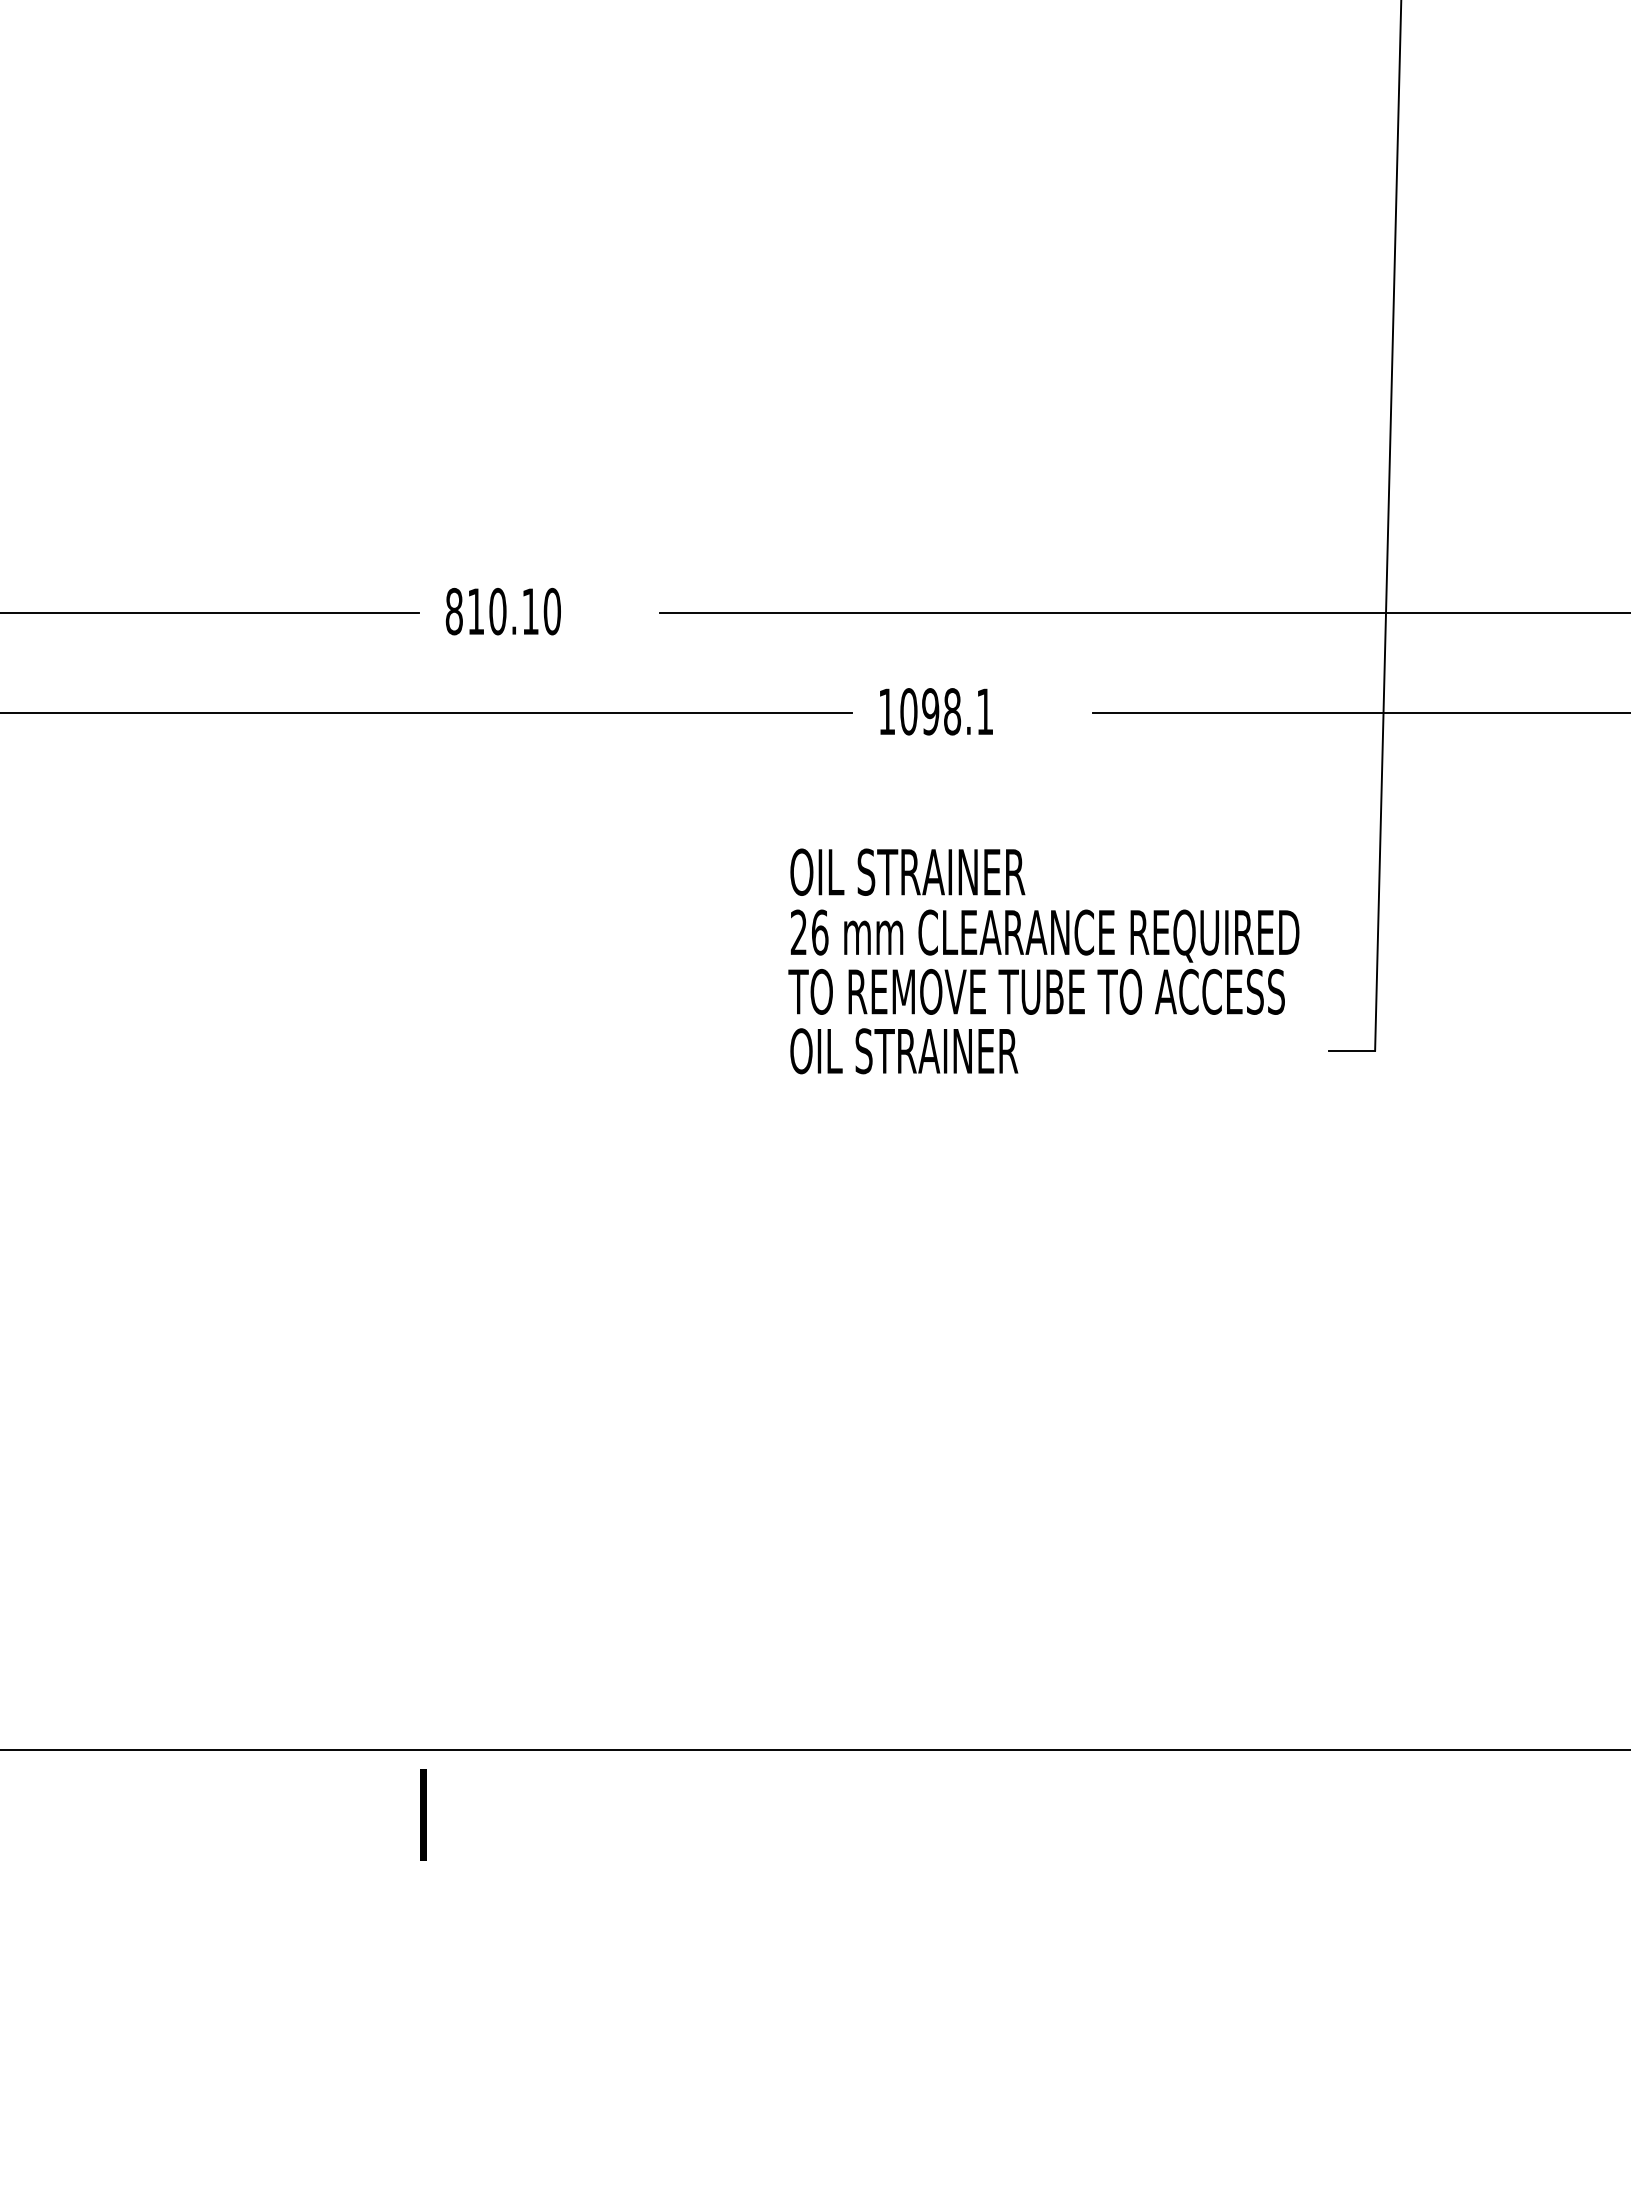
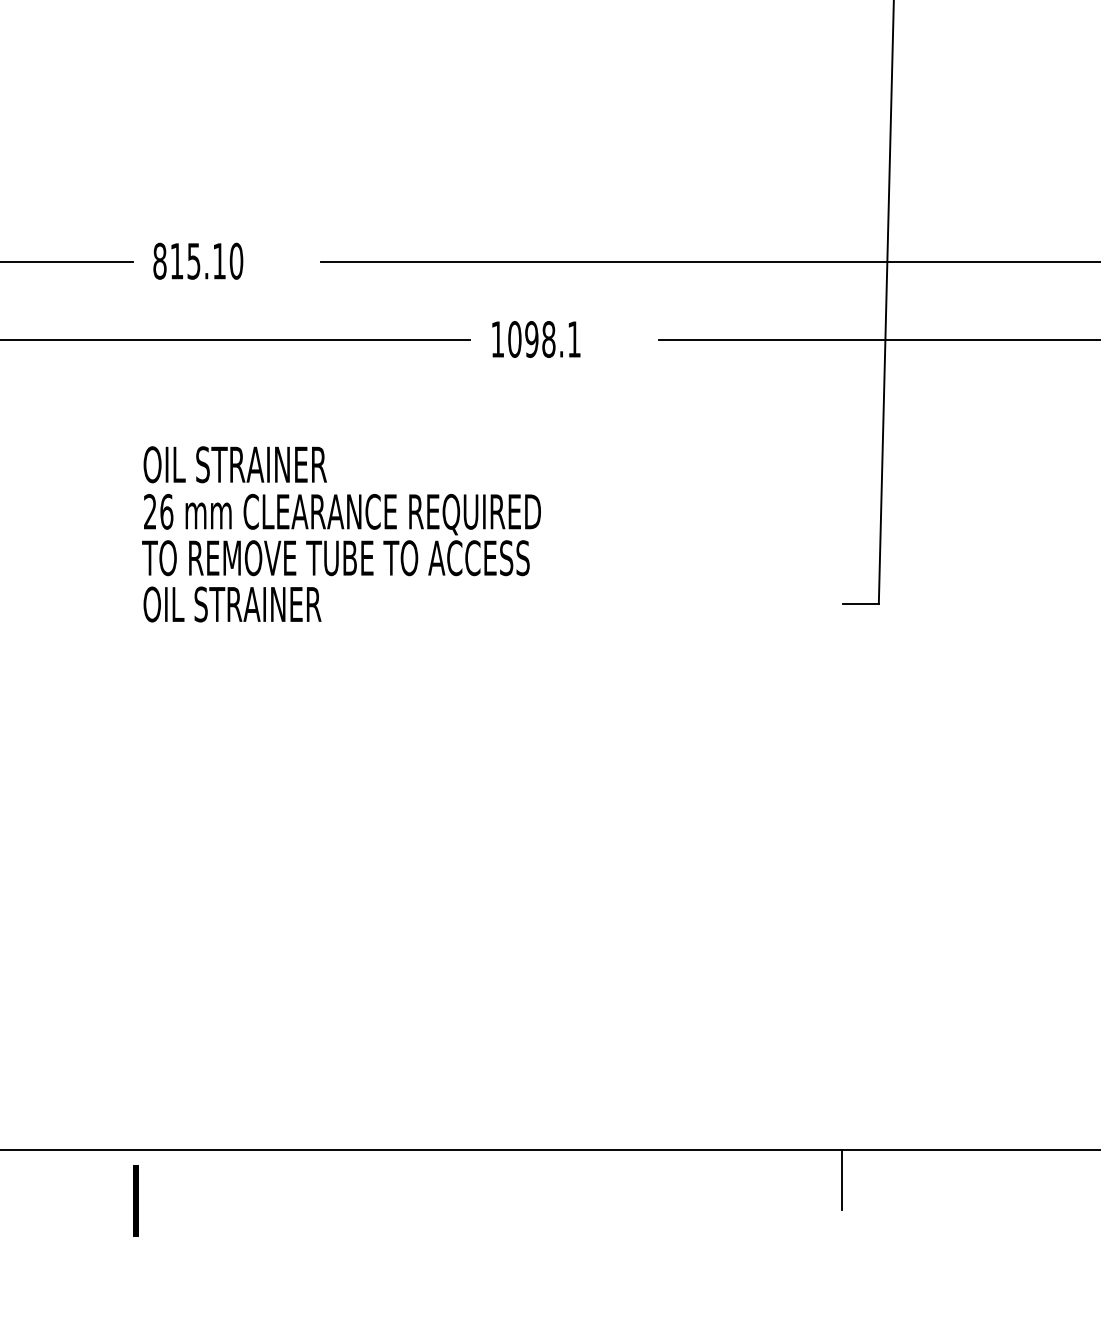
text: (497, 611) -> (193, 261), 810.10 -> 815.10
text: (1043, 961) -> (341, 534), moved
line: (1327, 1787) -> (841, 1179), added

